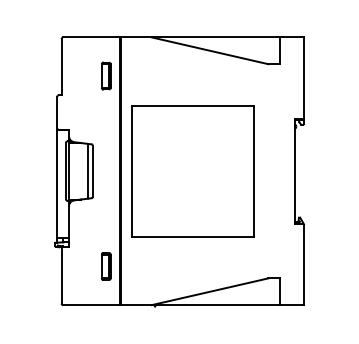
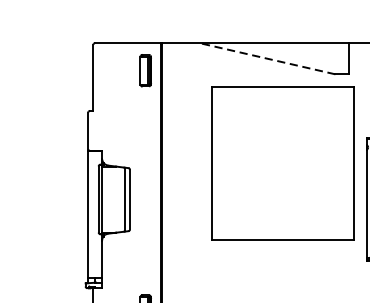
line: (210, 50) -> (267, 58), solid -> dashed
part: (106, 75) -> (146, 70), moved
part: (192, 171) -> (282, 163), moved

